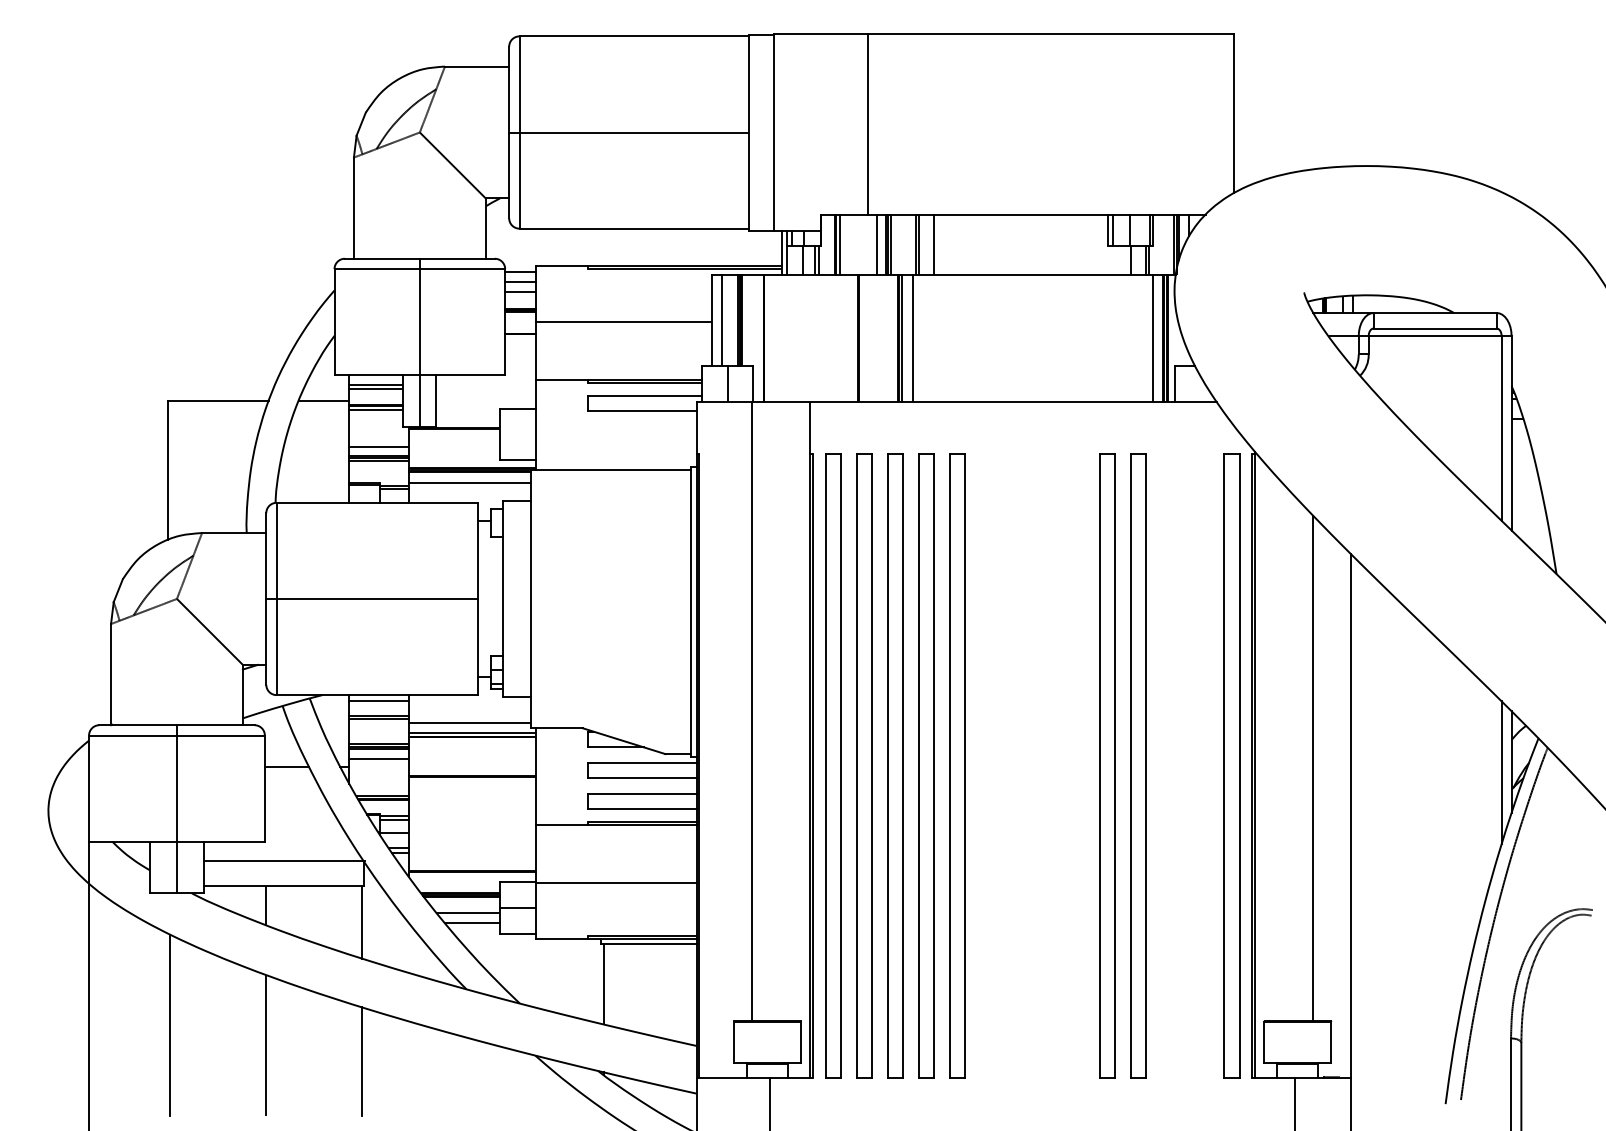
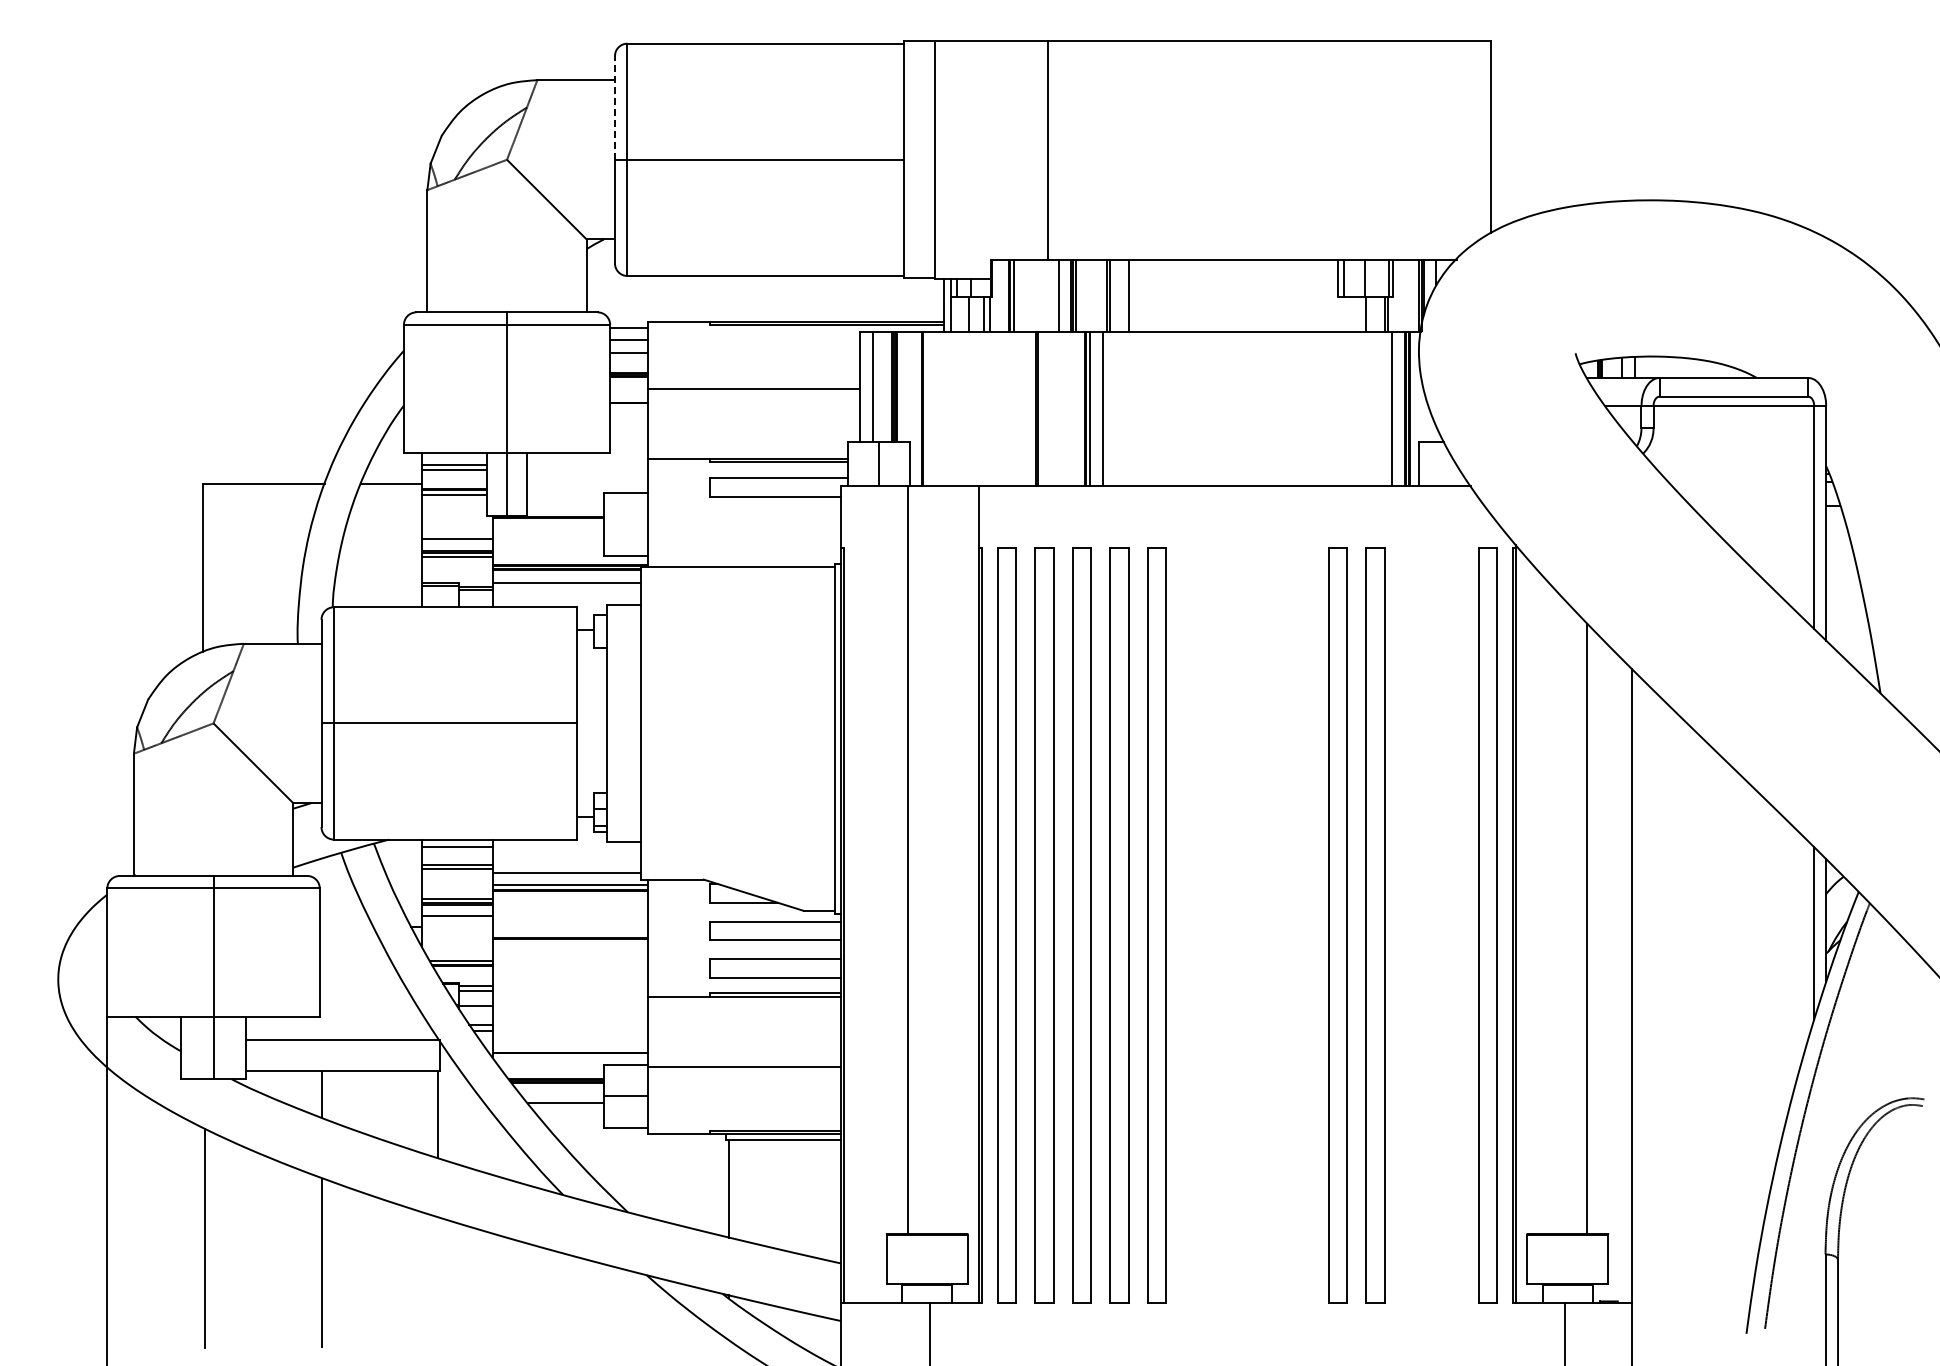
line: (508, 89) -> (614, 107), solid -> dashed
line: (286, 767) -> (346, 926), removed
line: (472, 923) -> (570, 1115), removed
line: (362, 1061) -> (437, 1282), removed

